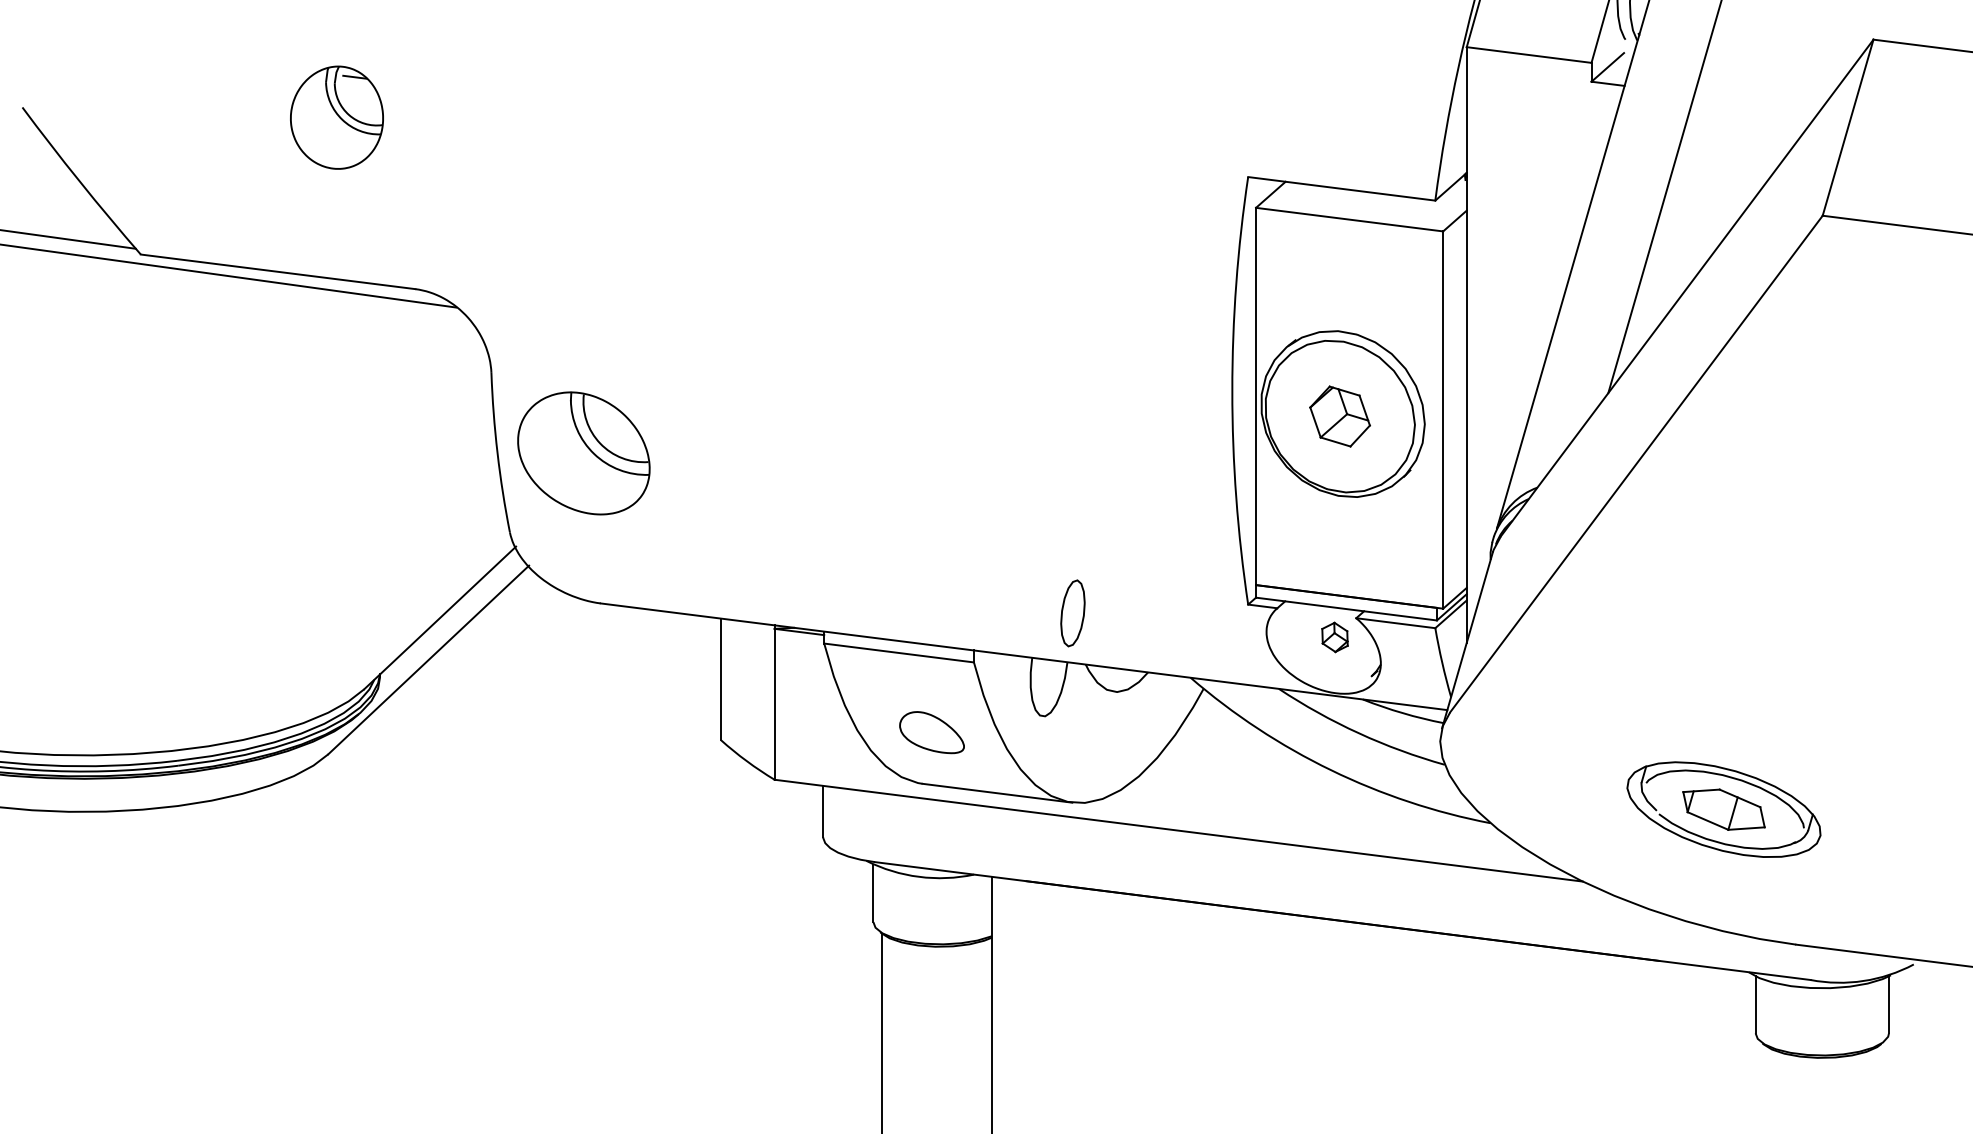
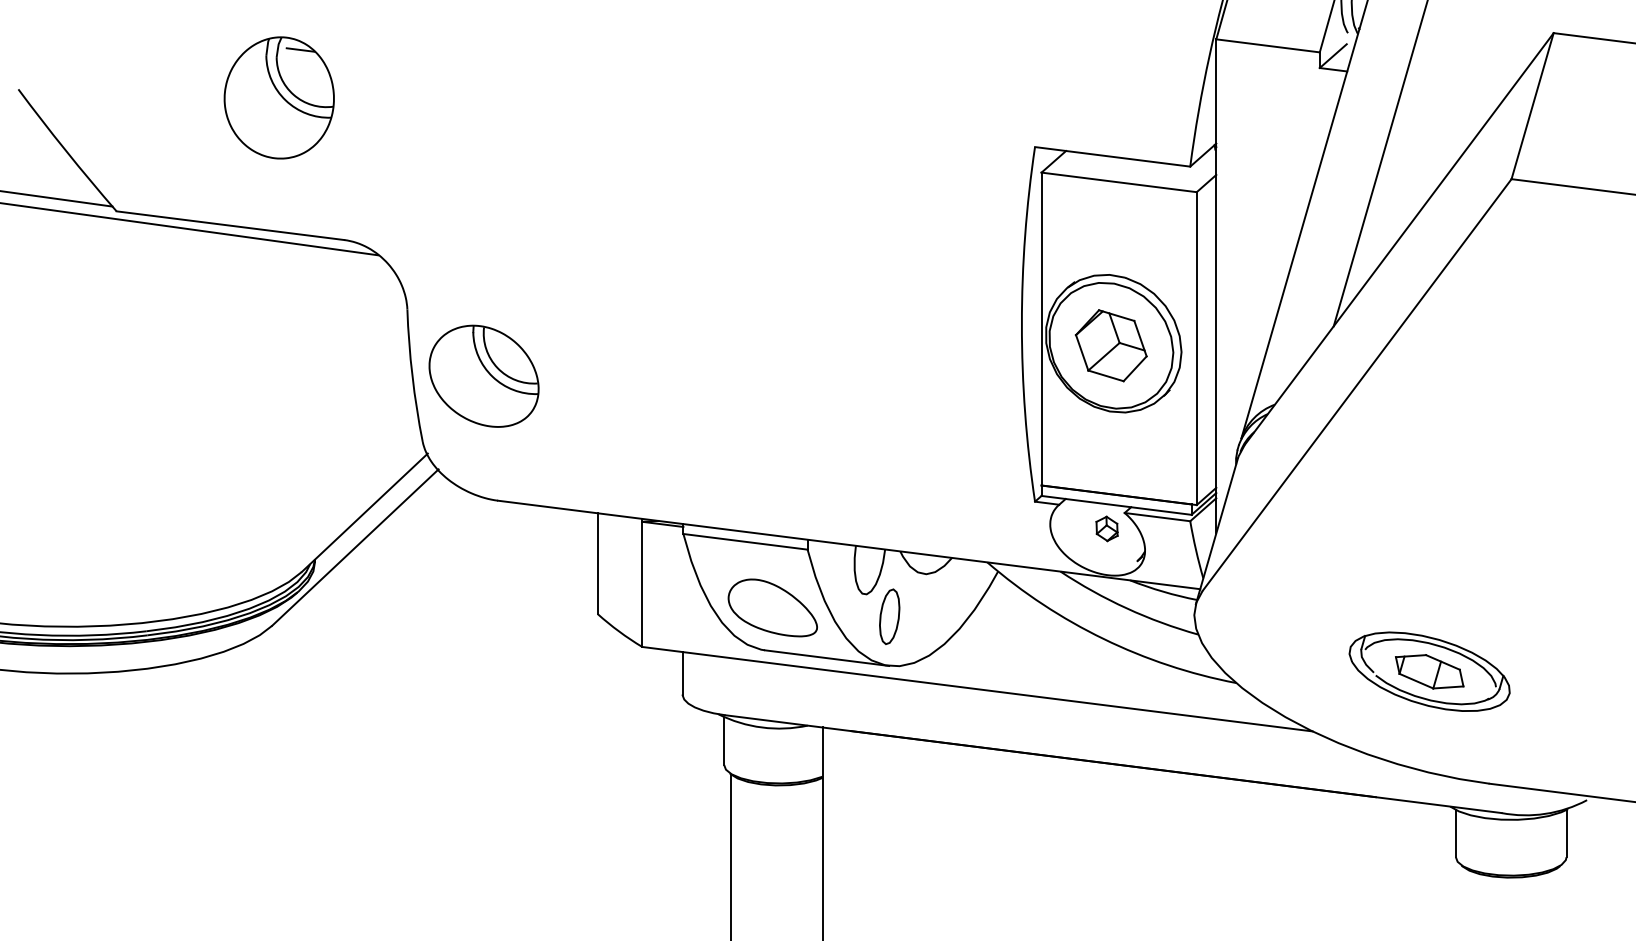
part: (336, 117) -> (278, 97), size x1.43
part: (1339, 416) -> (1110, 345), size x1.43
part: (1072, 613) -> (889, 616), moved
part: (931, 732) -> (772, 607), size x1.67

